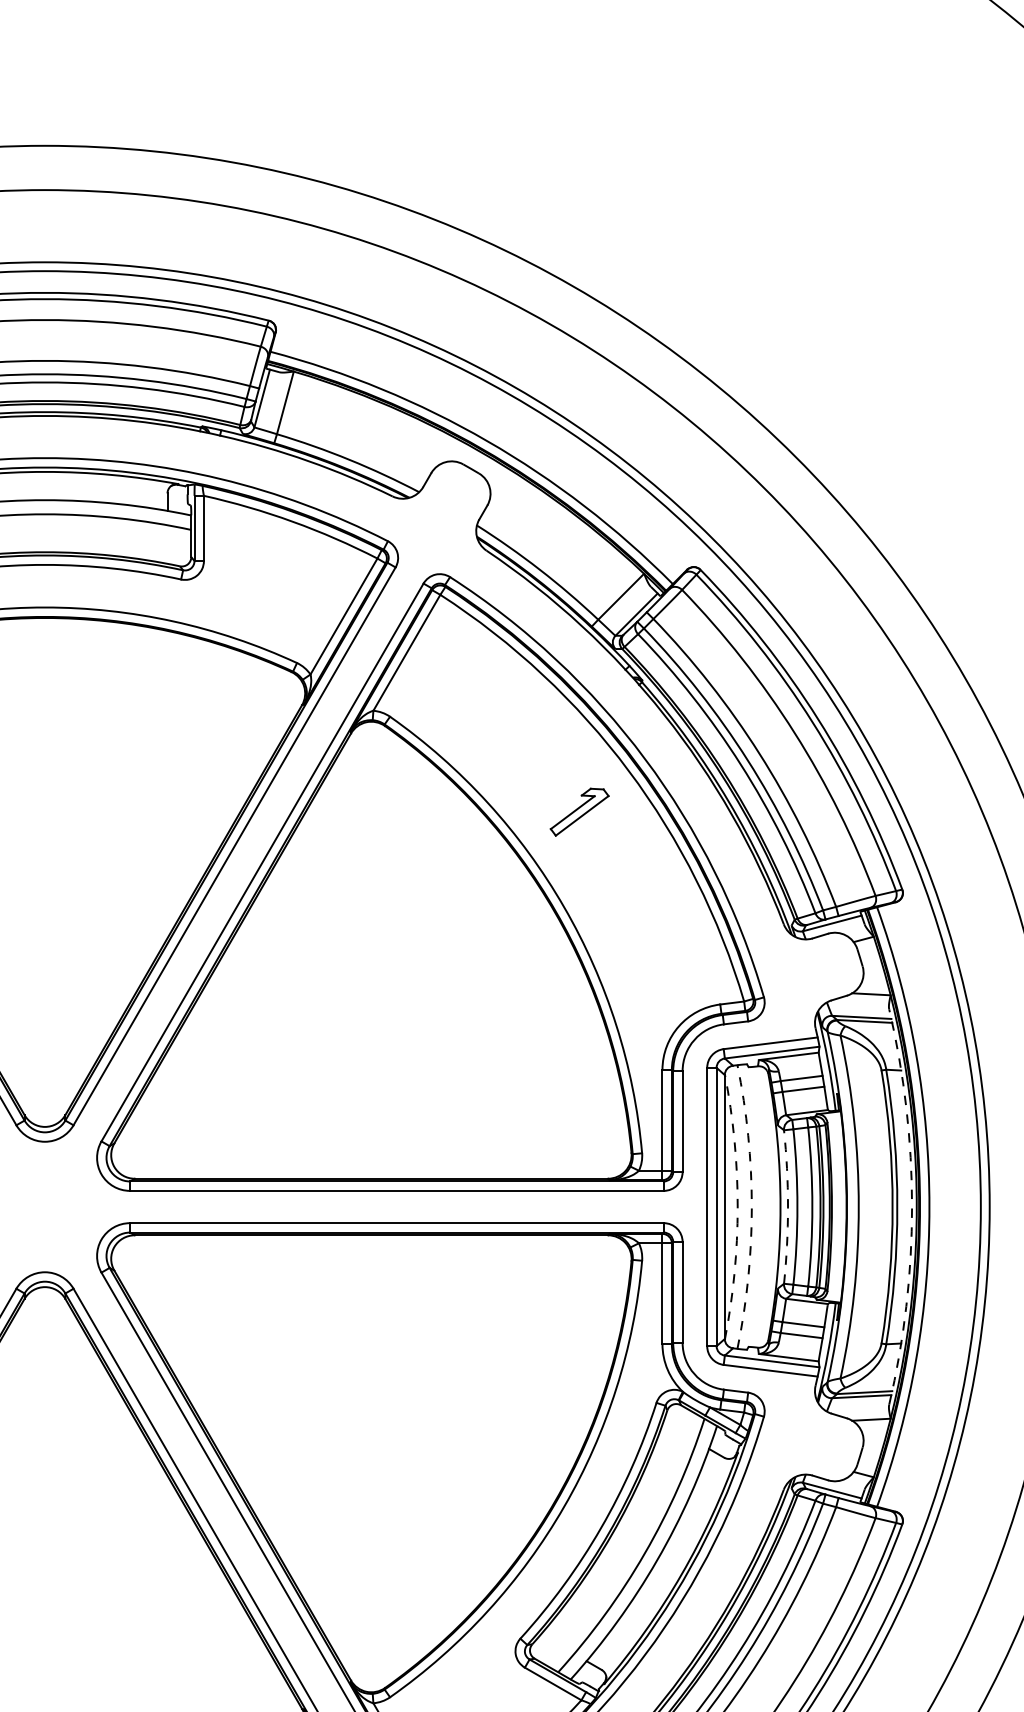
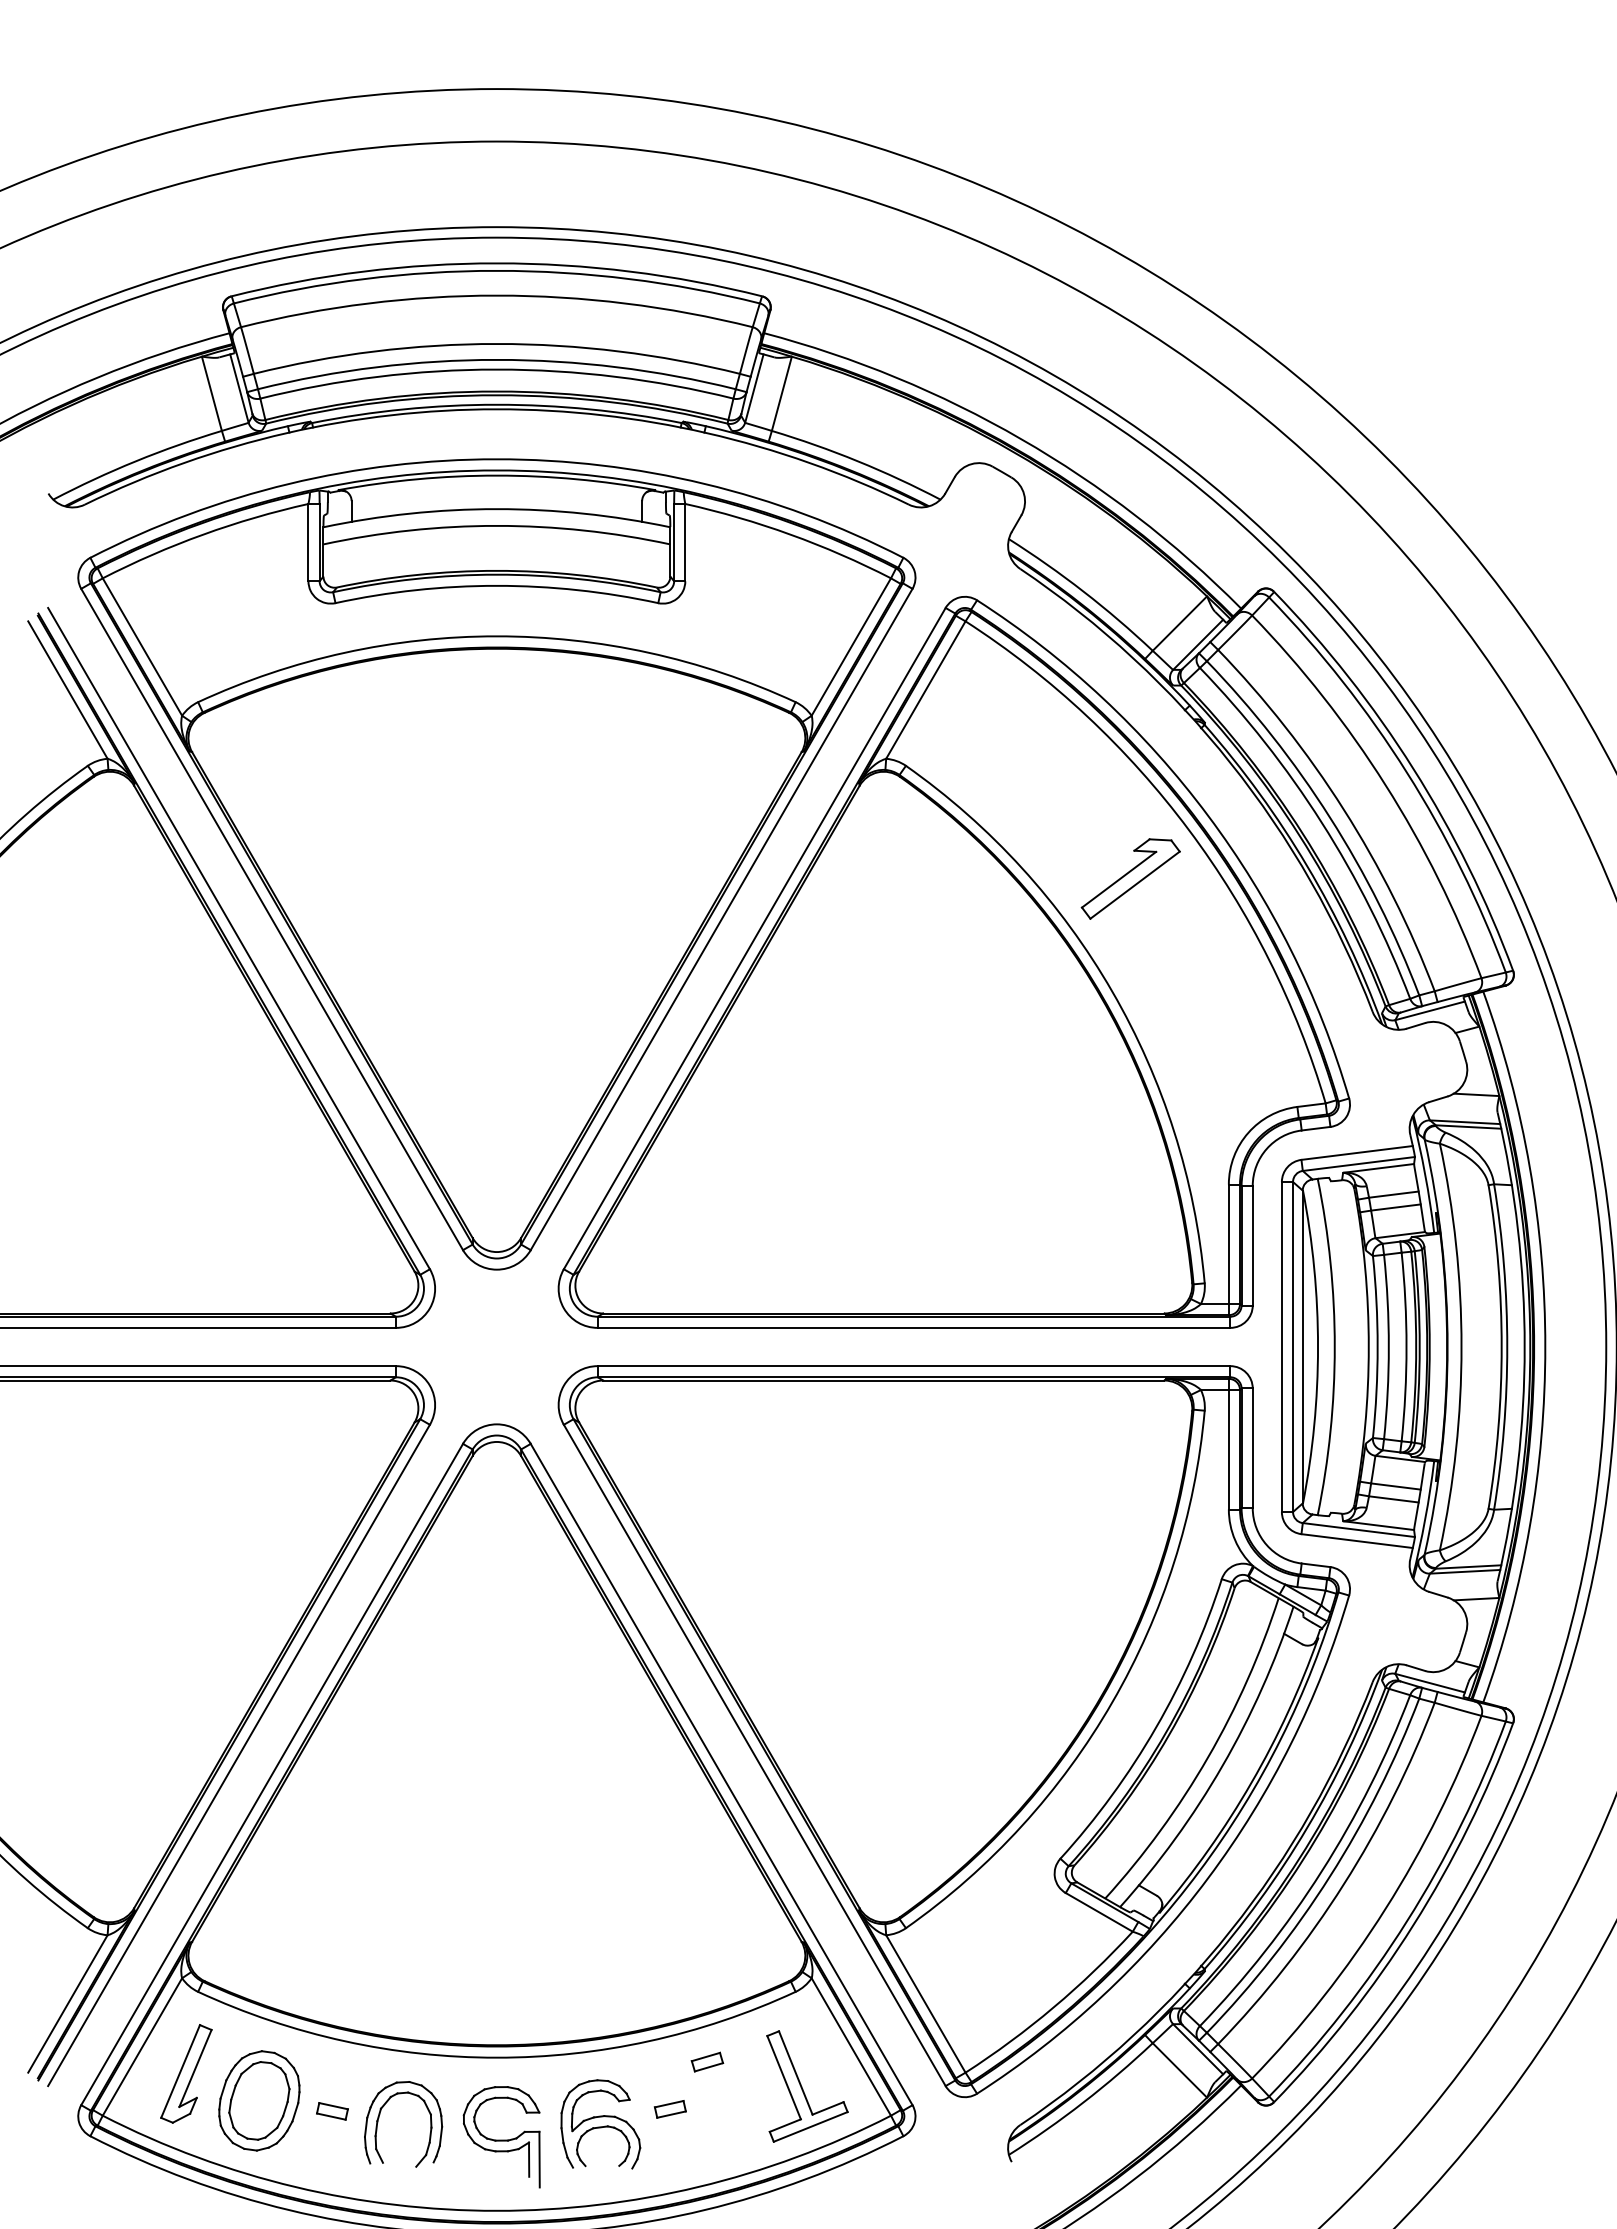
part: (579, 811) -> (1130, 878), size x1.43
arc: (738, 1207) -> (1318, 1347), dashed -> solid
arc: (751, 1207) -> (1334, 1347), dashed -> solid
arc: (787, 1207) -> (1377, 1347), dashed -> solid
arc: (911, 1207) -> (1524, 1347), dashed -> solid

